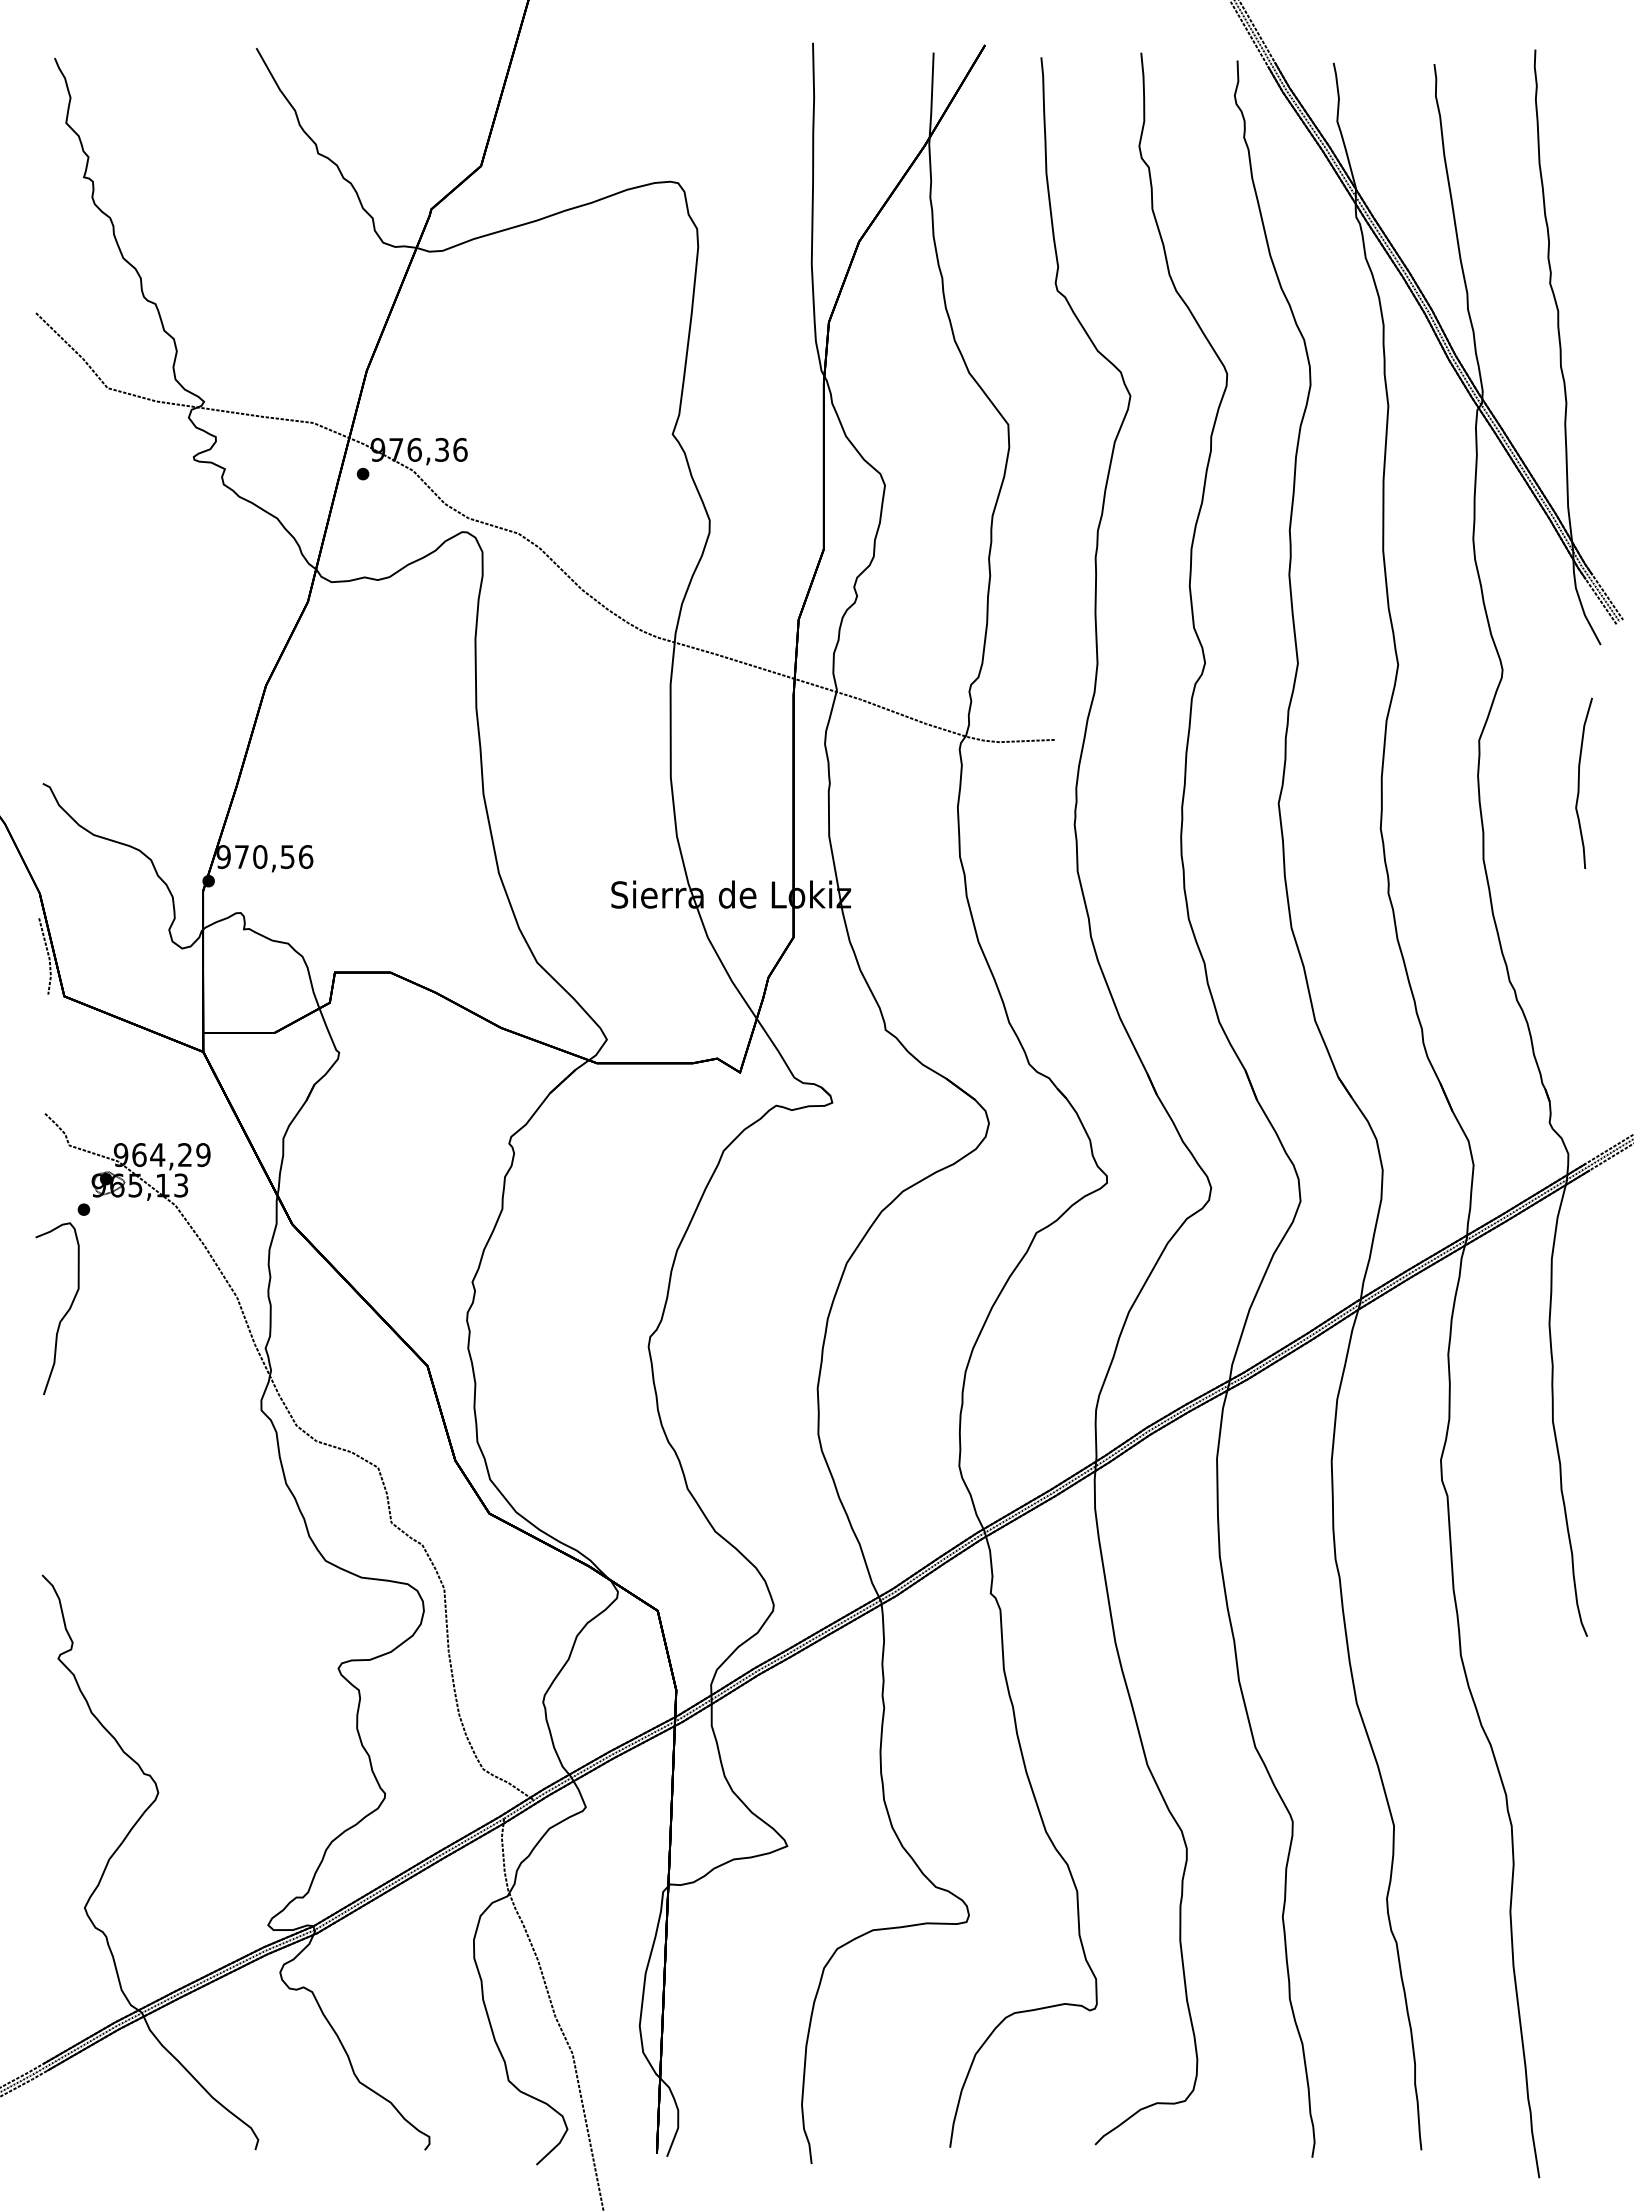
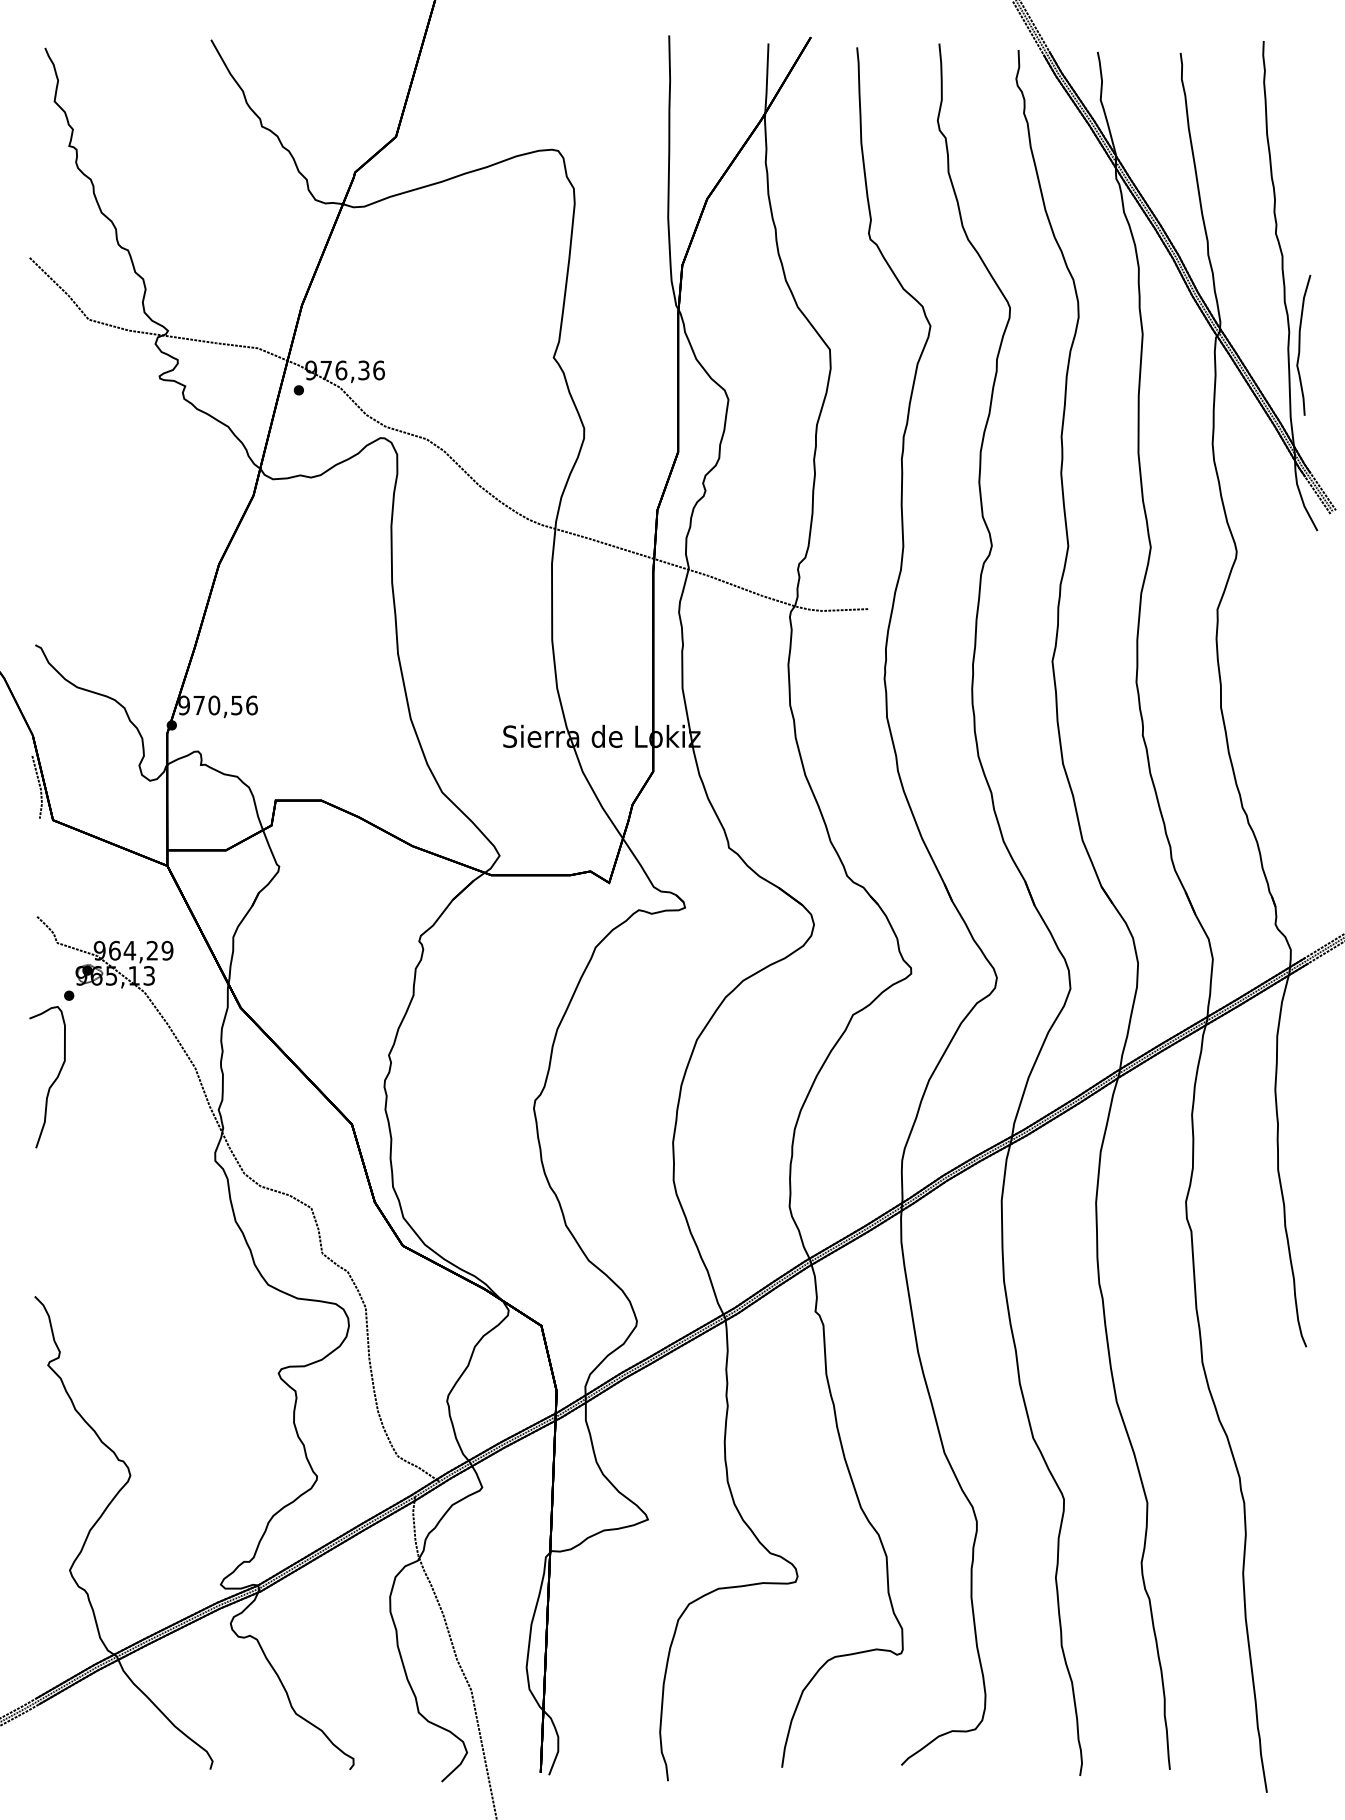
curve: (1579, 782) -> (1300, 344), moved

